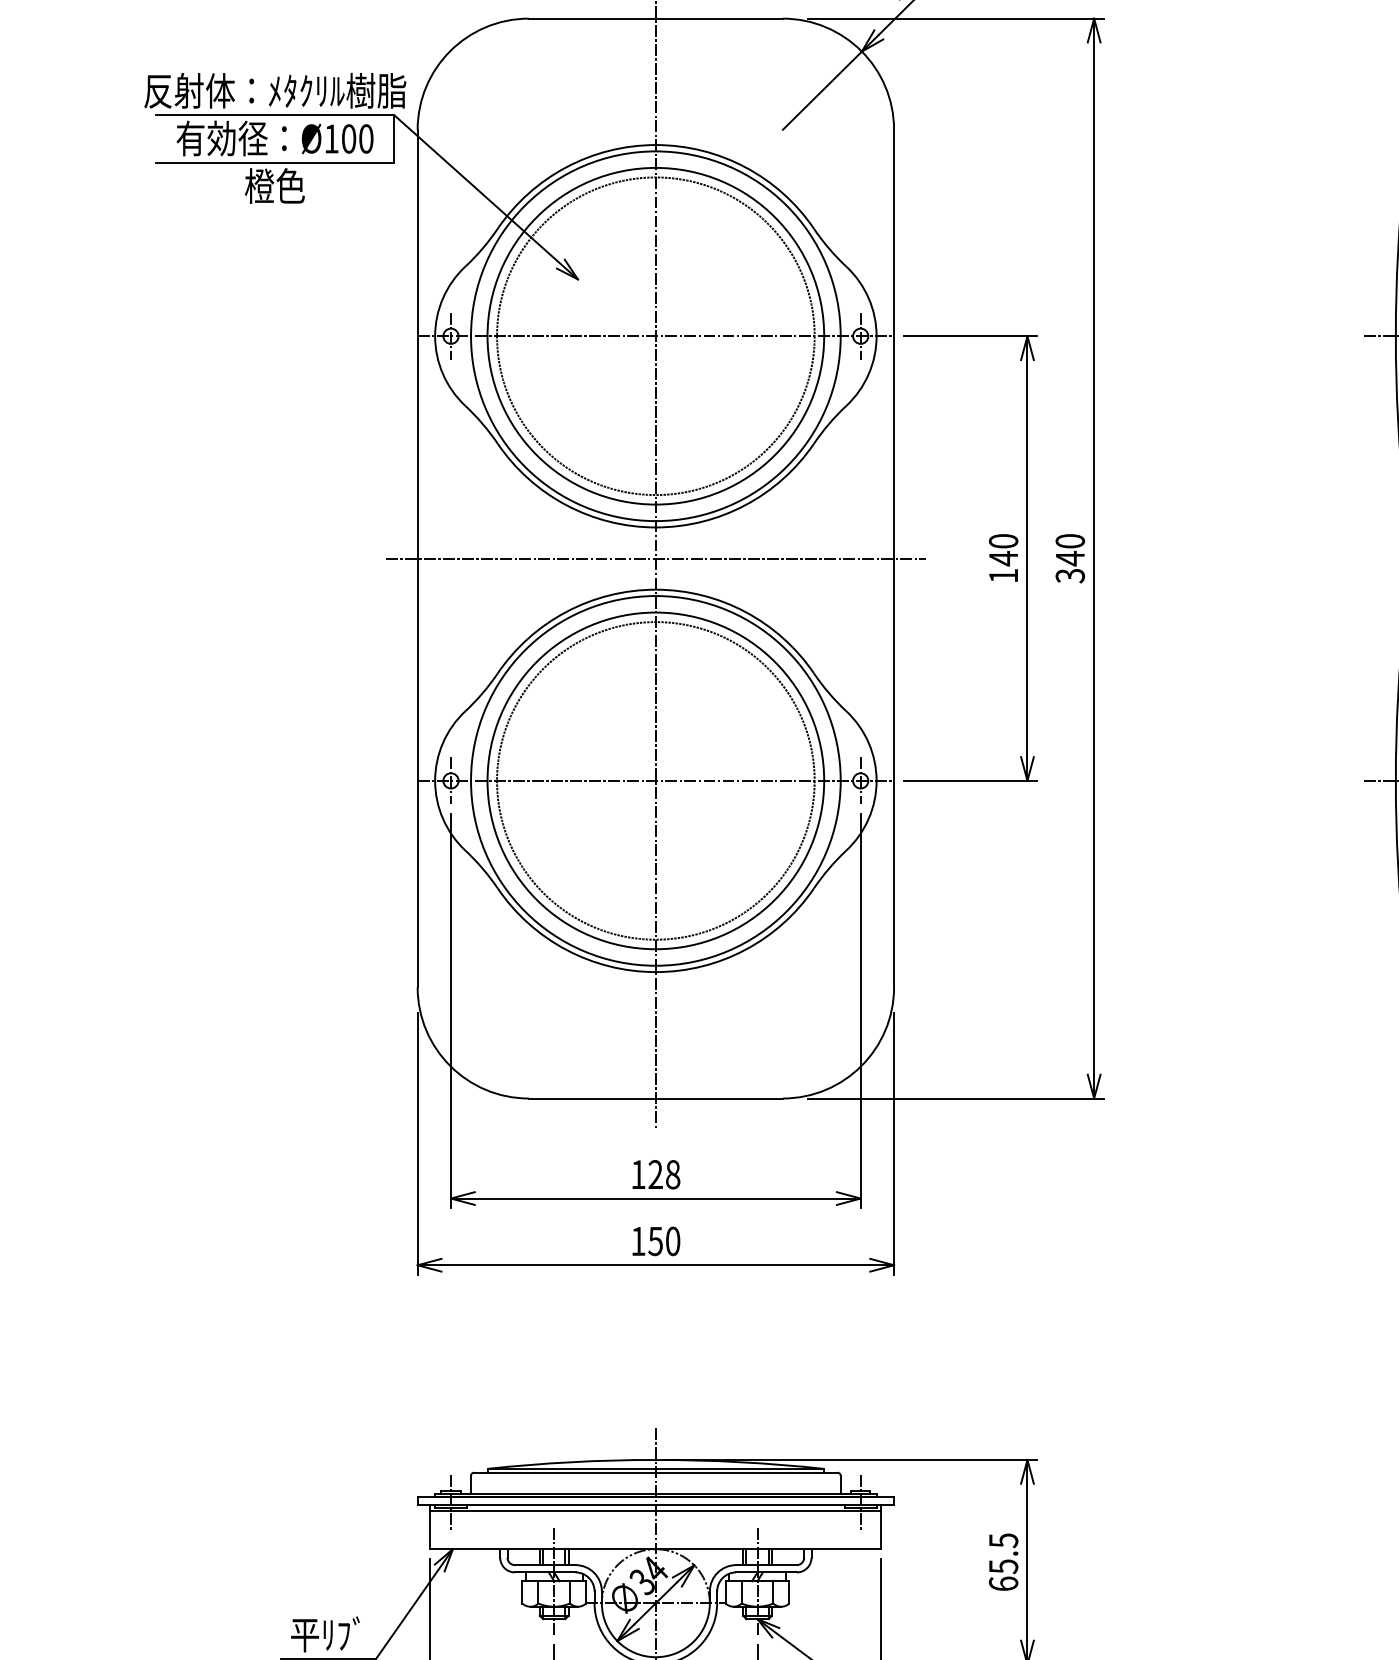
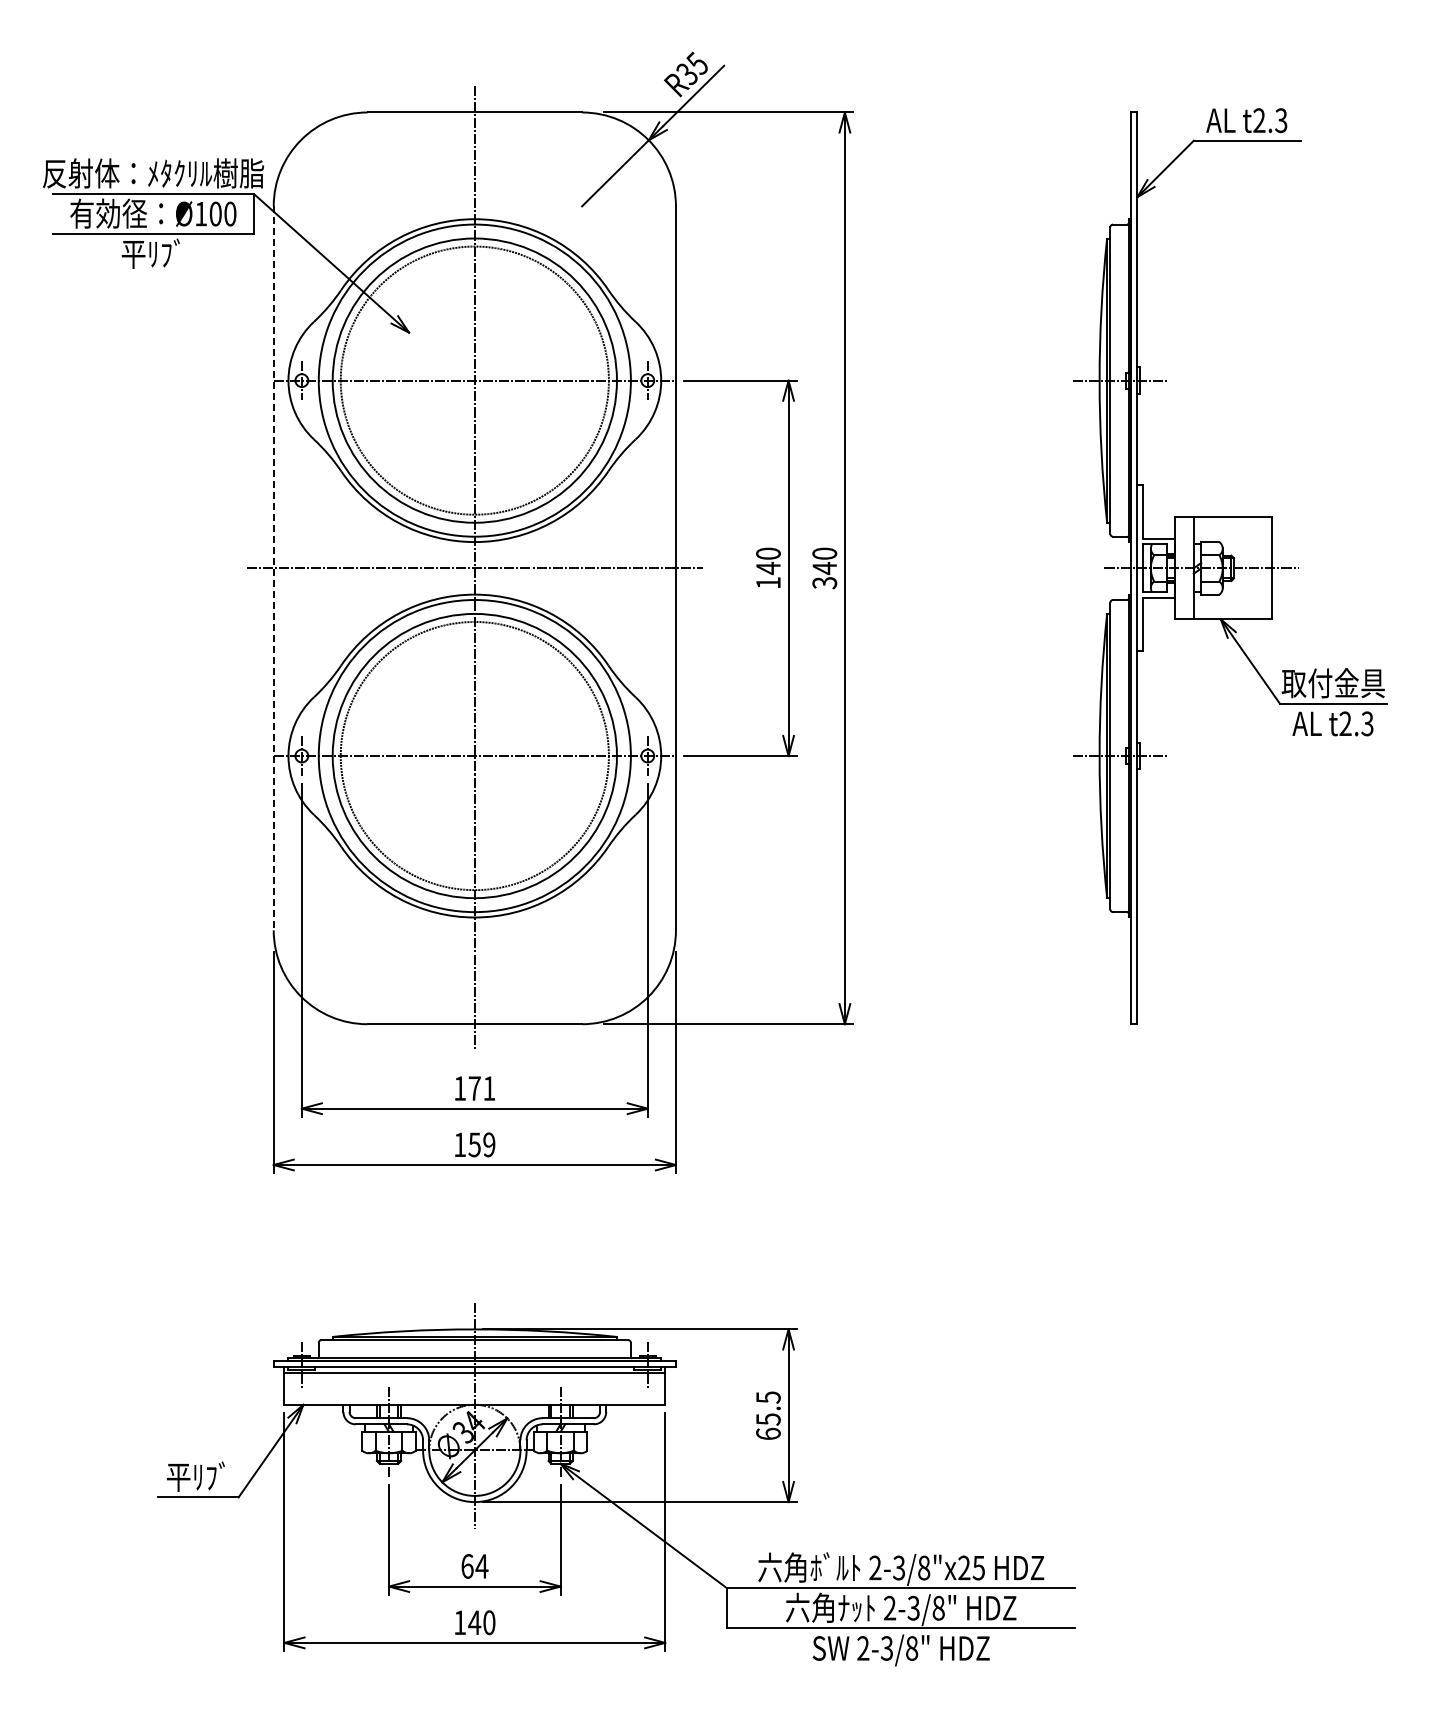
text: (271, 185) -> (150, 253), 橙色 -> 平ﾘﾌﾞ
line: (417, 558) -> (273, 568), solid -> dashed
text: (663, 1174) -> (481, 1088), 128 -> 171
text: (673, 1240) -> (489, 1144), 150 -> 159

